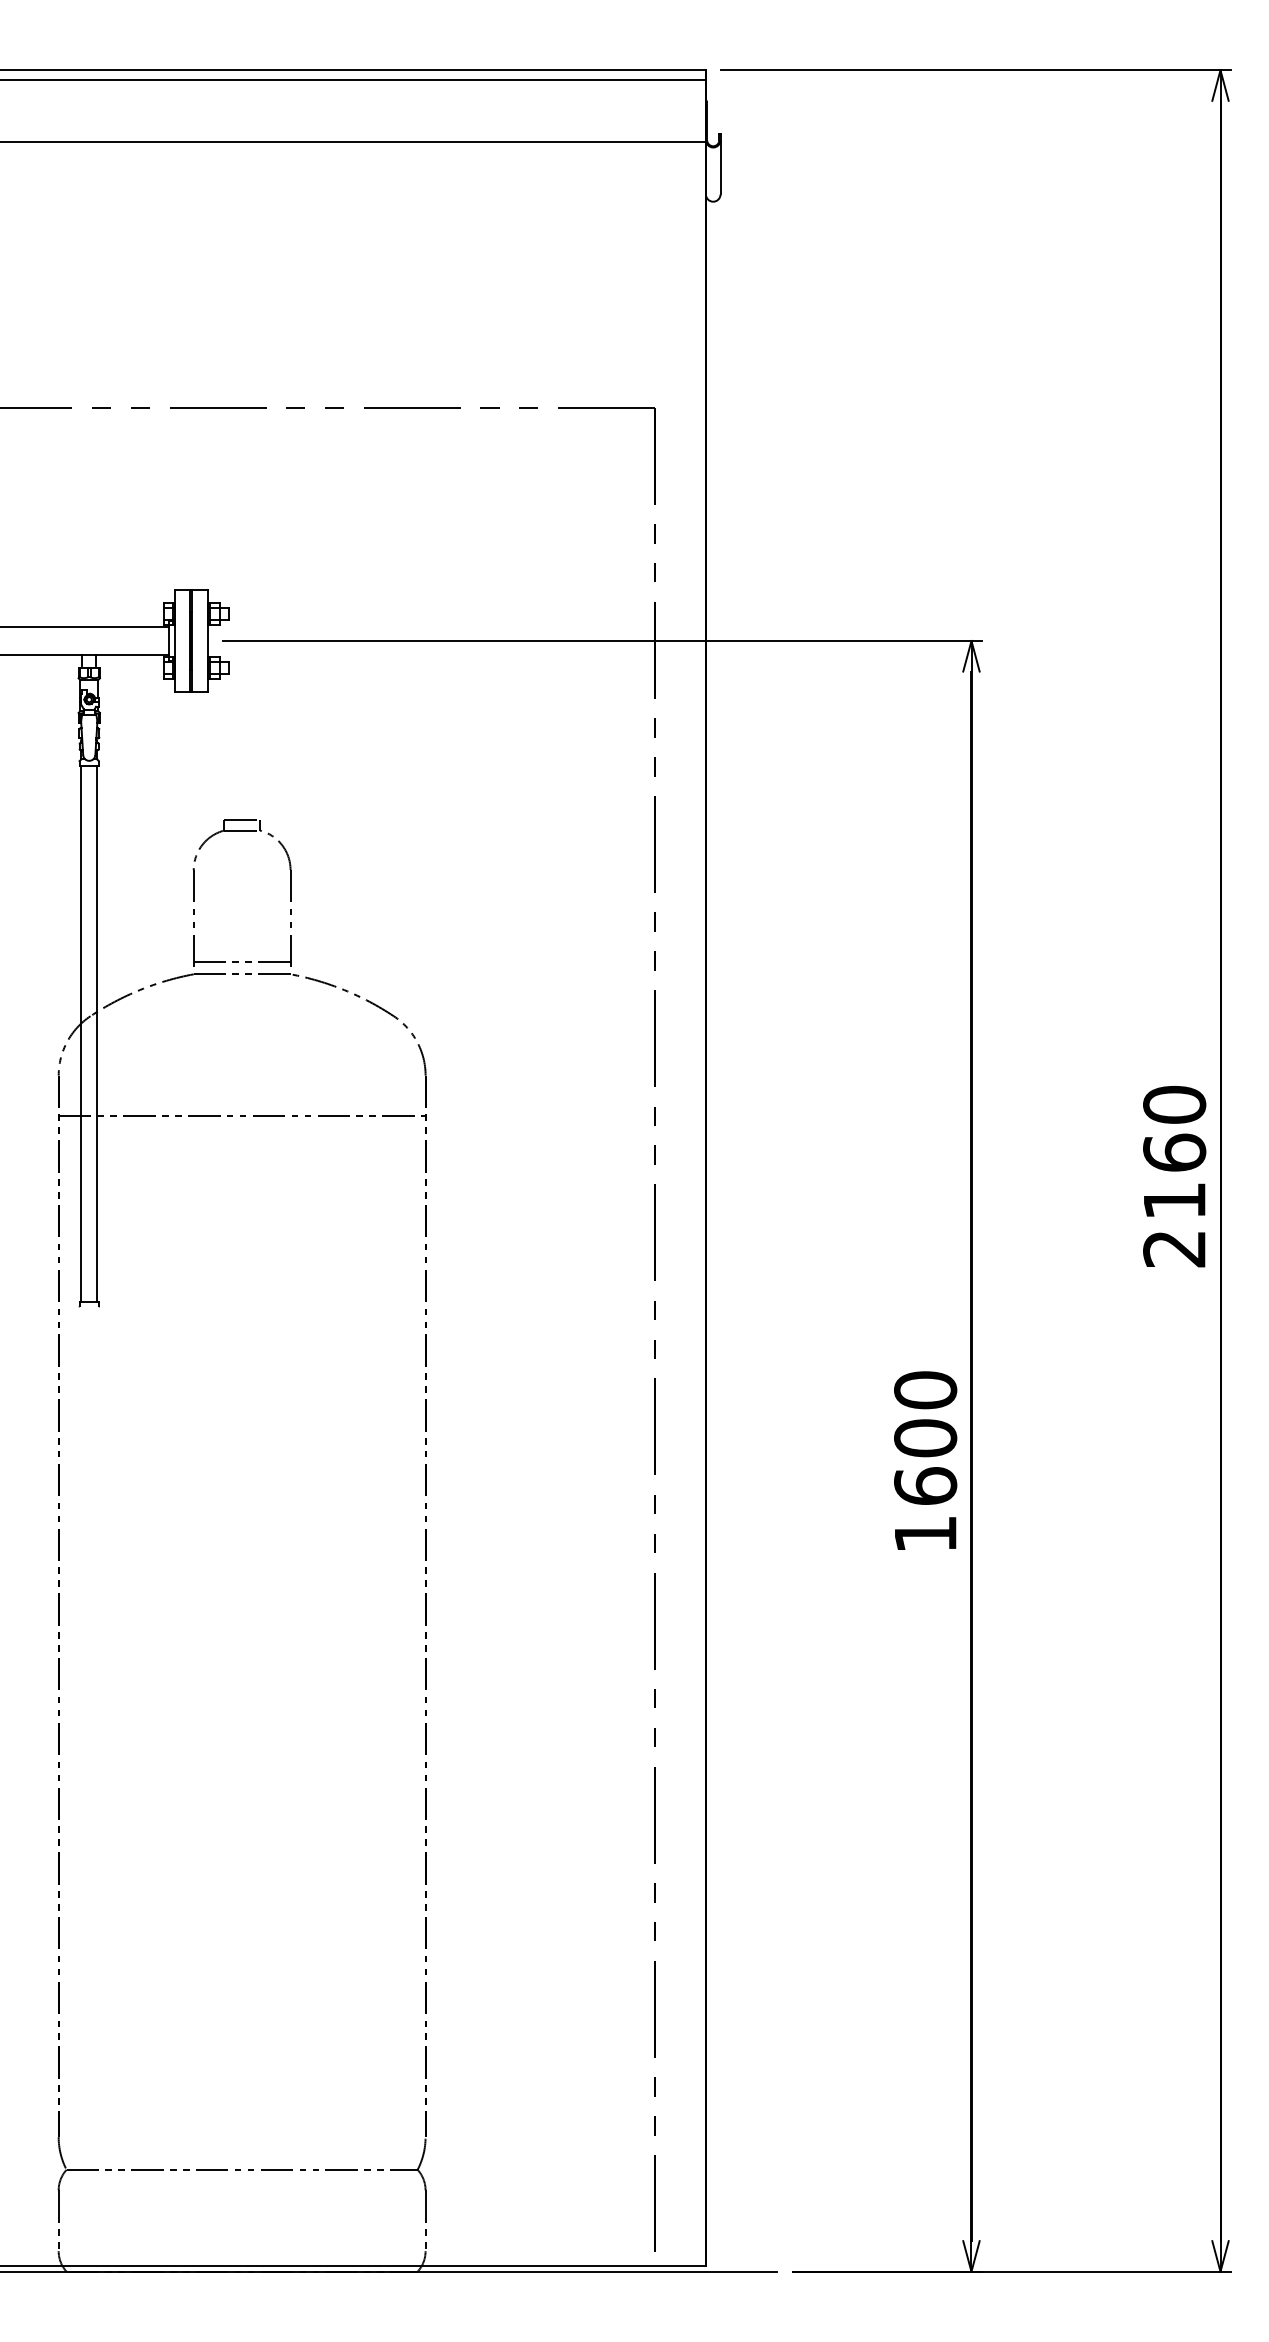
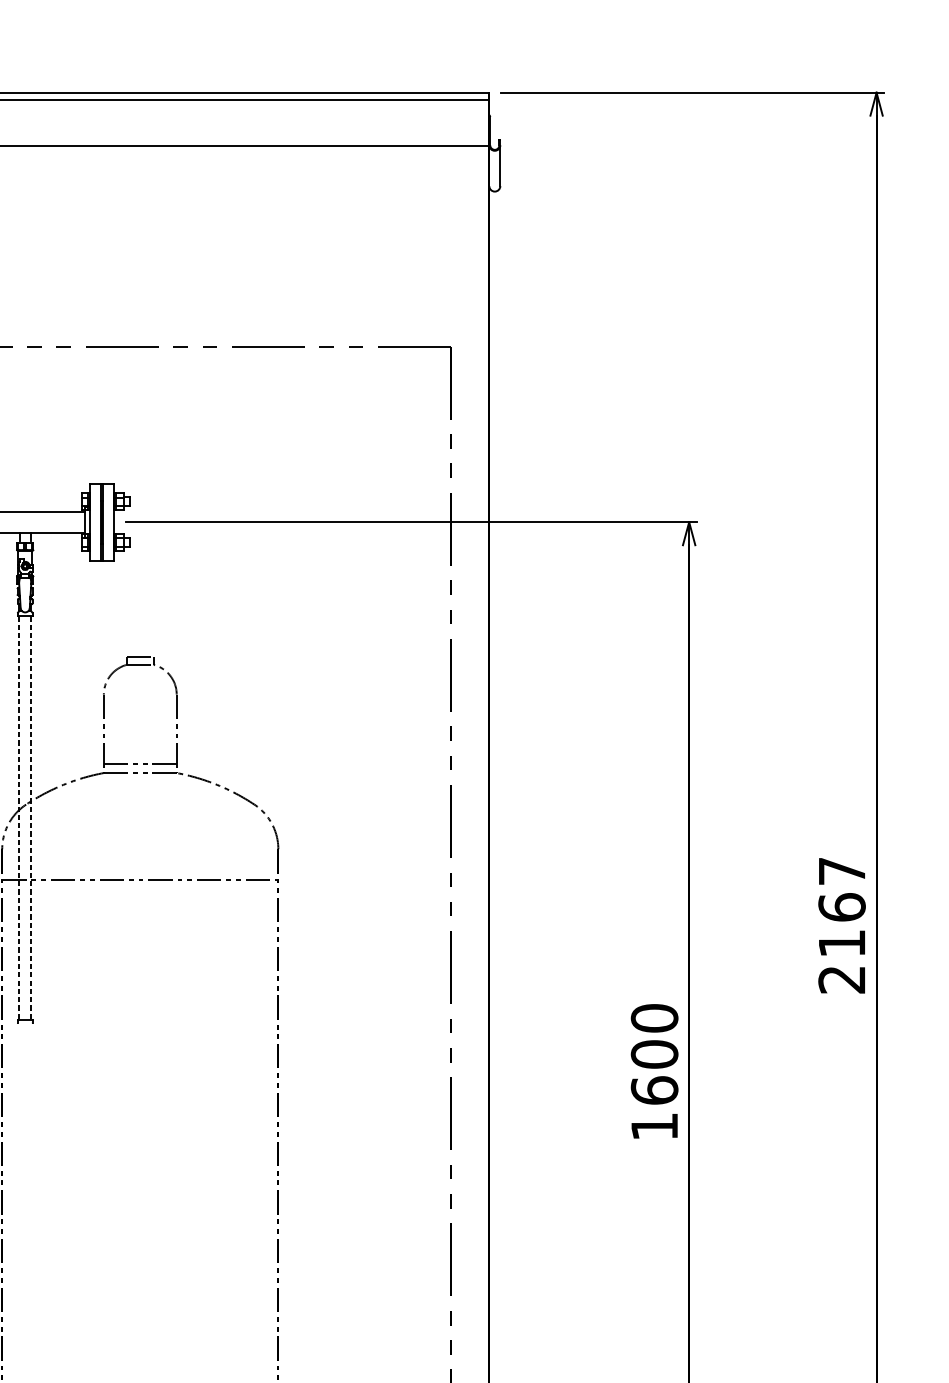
line: (81, 1034) -> (19, 818), solid -> dashed
line: (97, 1034) -> (31, 818), solid -> dashed
text: (1174, 1104) -> (841, 871), 2160 -> 2167
text: (925, 1460) -> (654, 1071), moved

